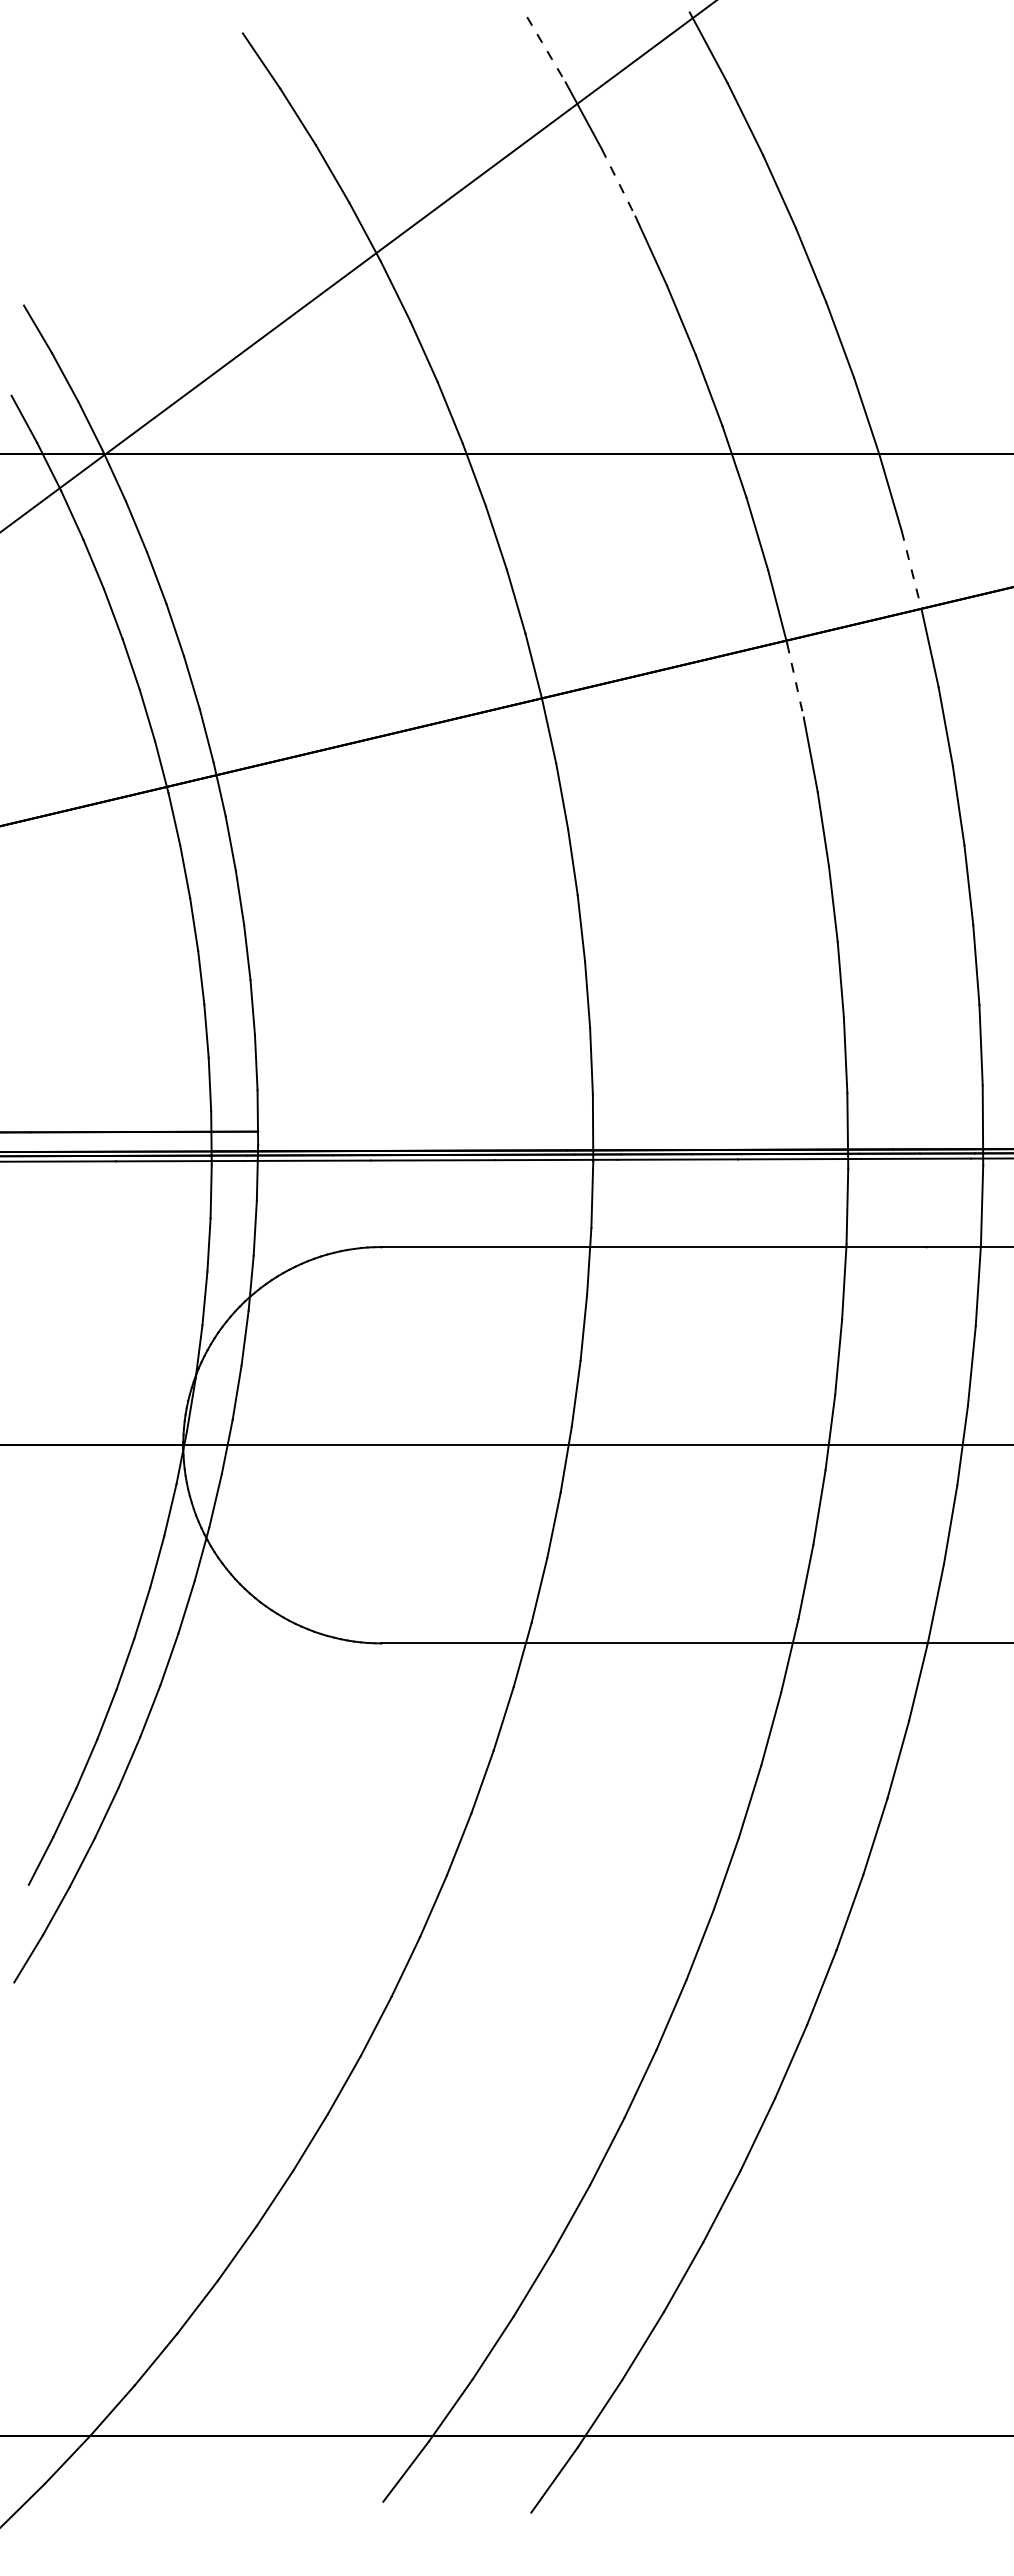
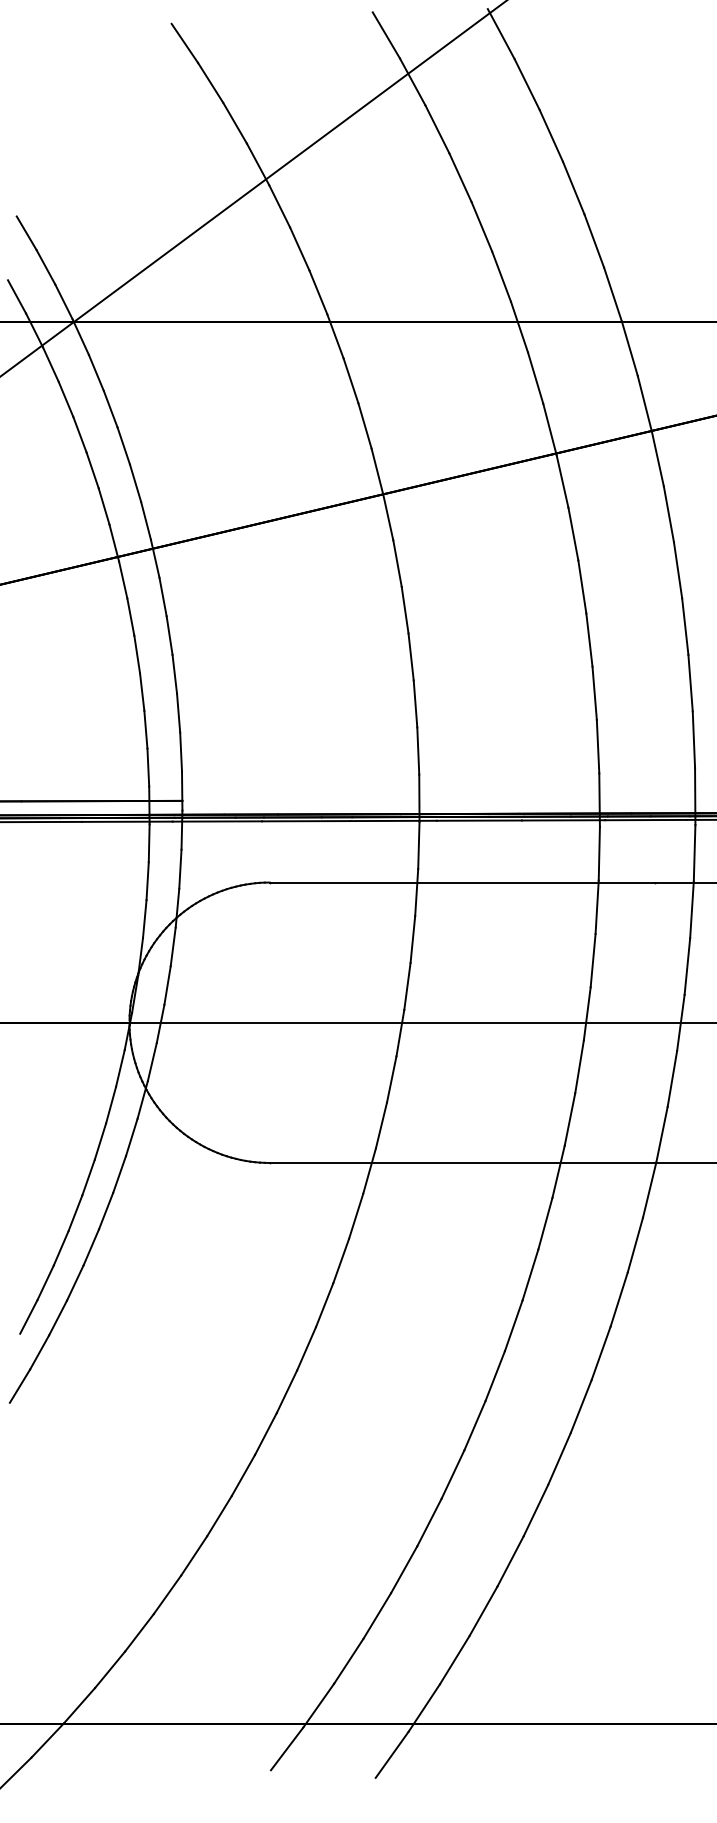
line: (546, 49) -> (386, 35), dashed -> solid
line: (618, 182) -> (437, 129), dashed -> solid
line: (911, 570) -> (644, 403), dashed -> solid
line: (795, 680) -> (562, 481), dashed -> solid

